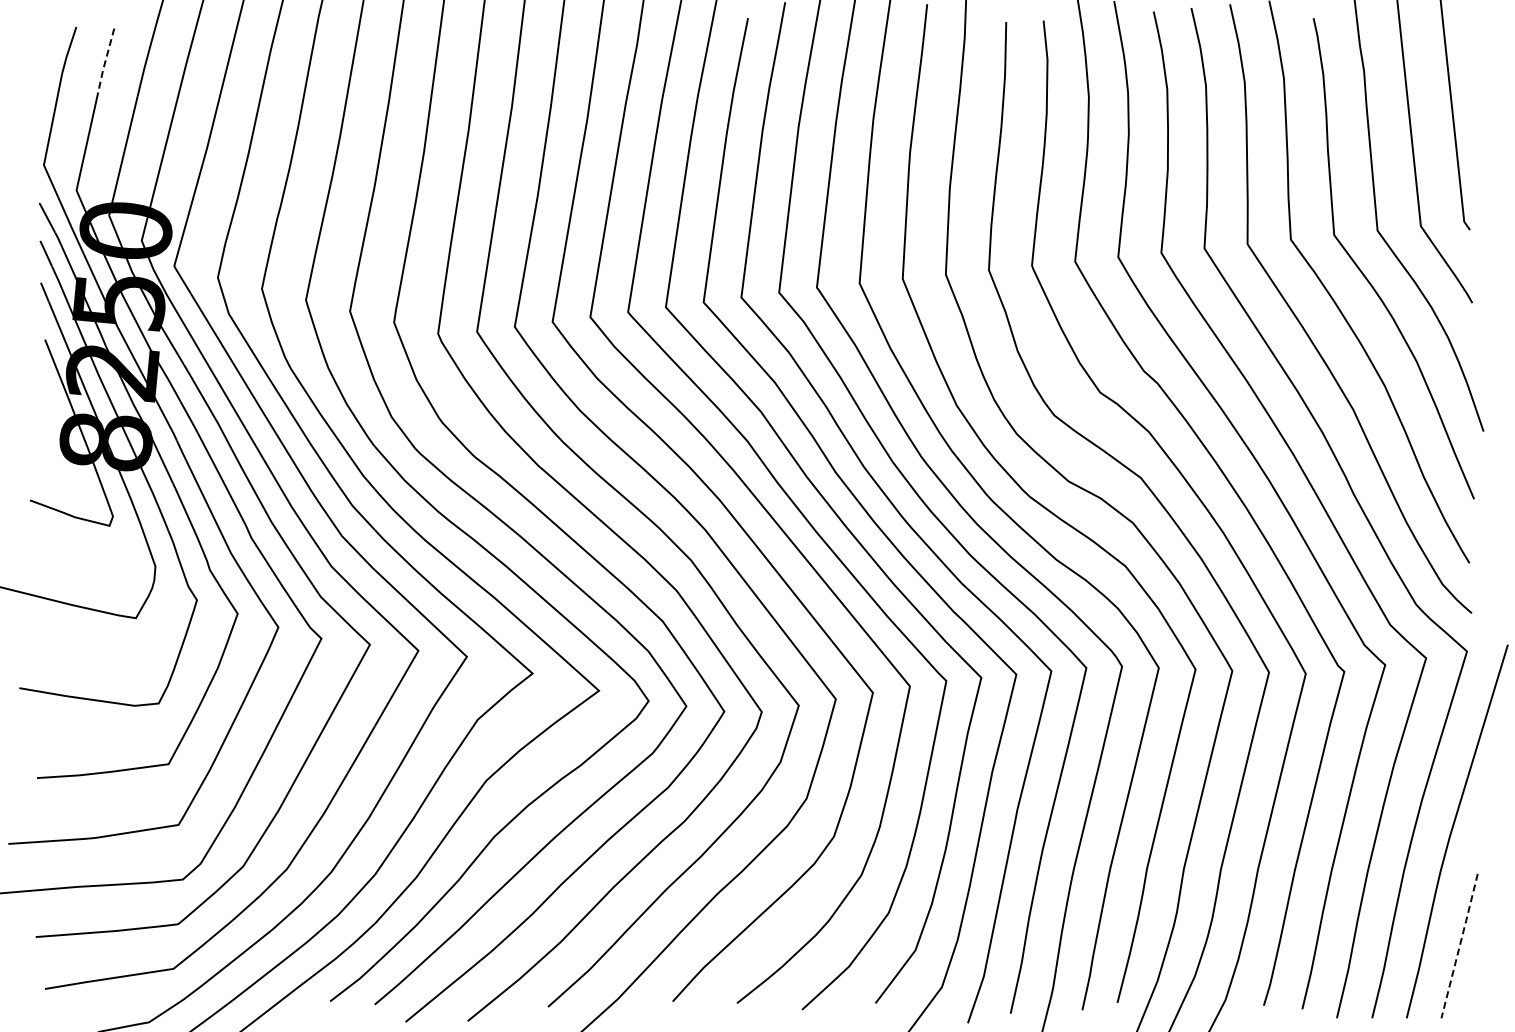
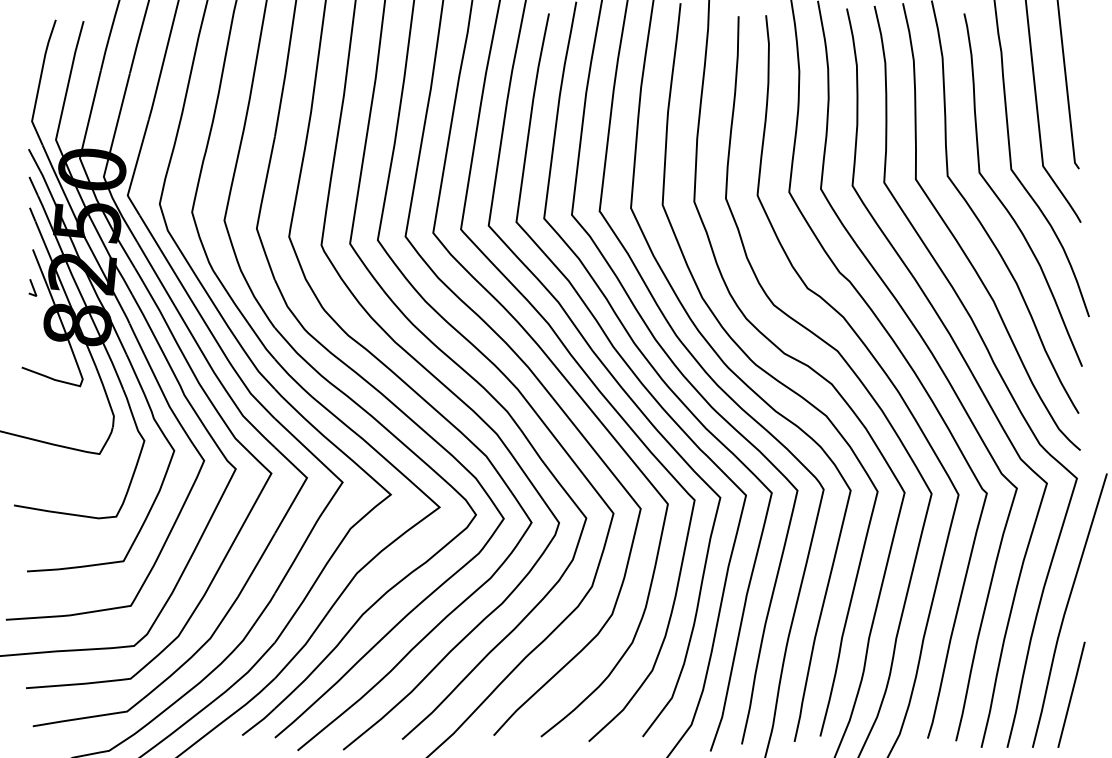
line: (105, 60) -> (77, 44), dashed -> solid
line: (44, 391) -> (32, 287), added
line: (1459, 946) -> (1071, 695), dashed -> solid

